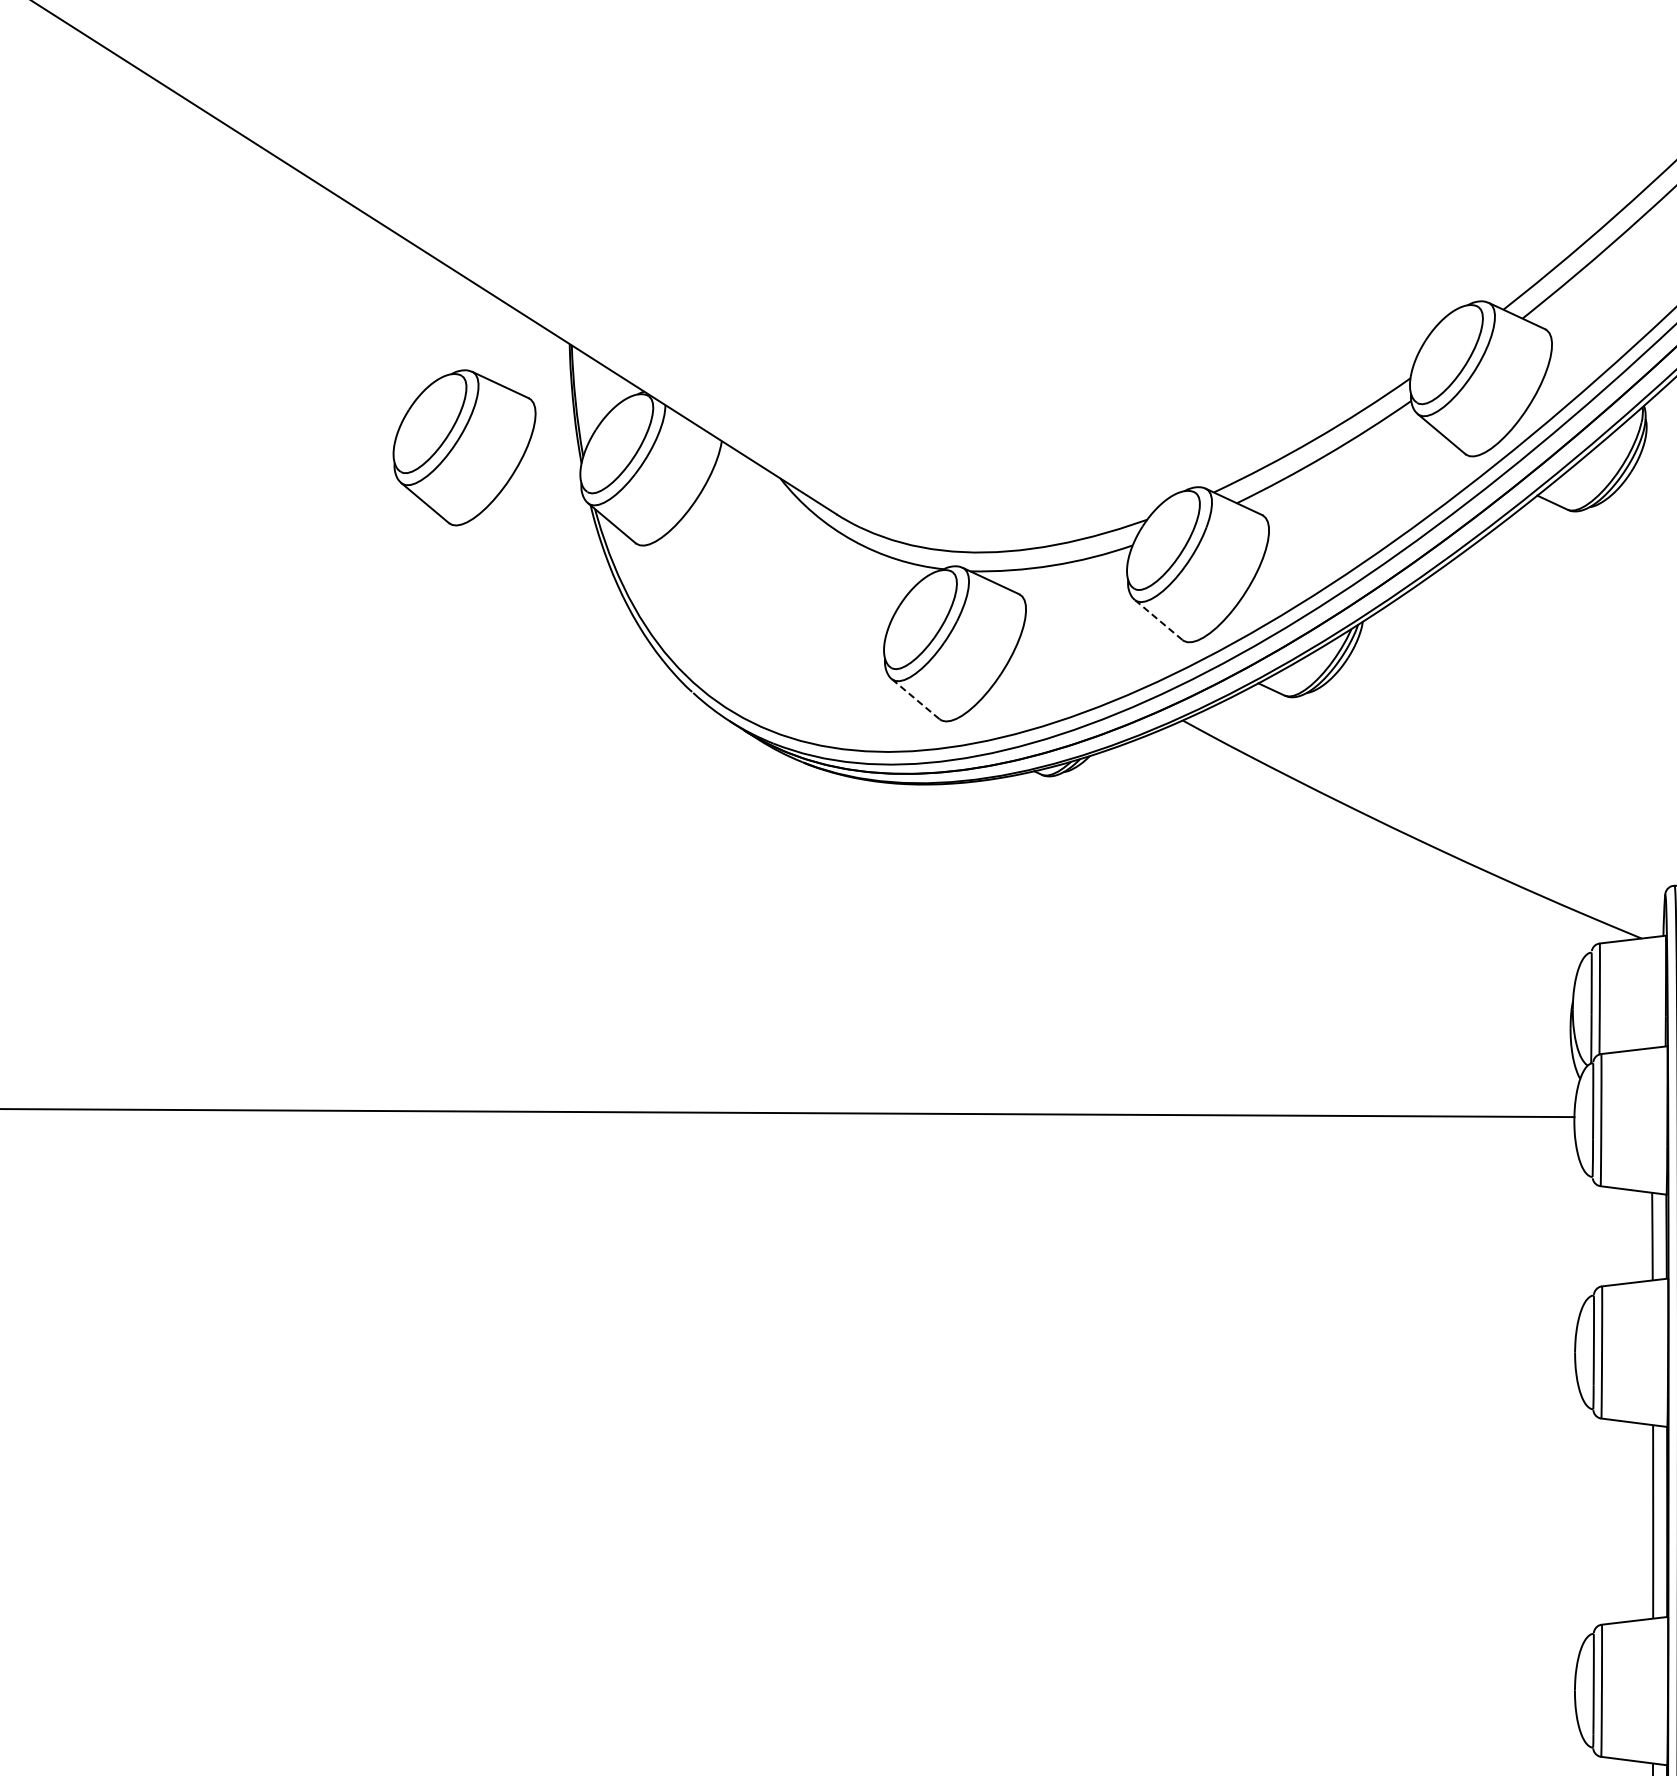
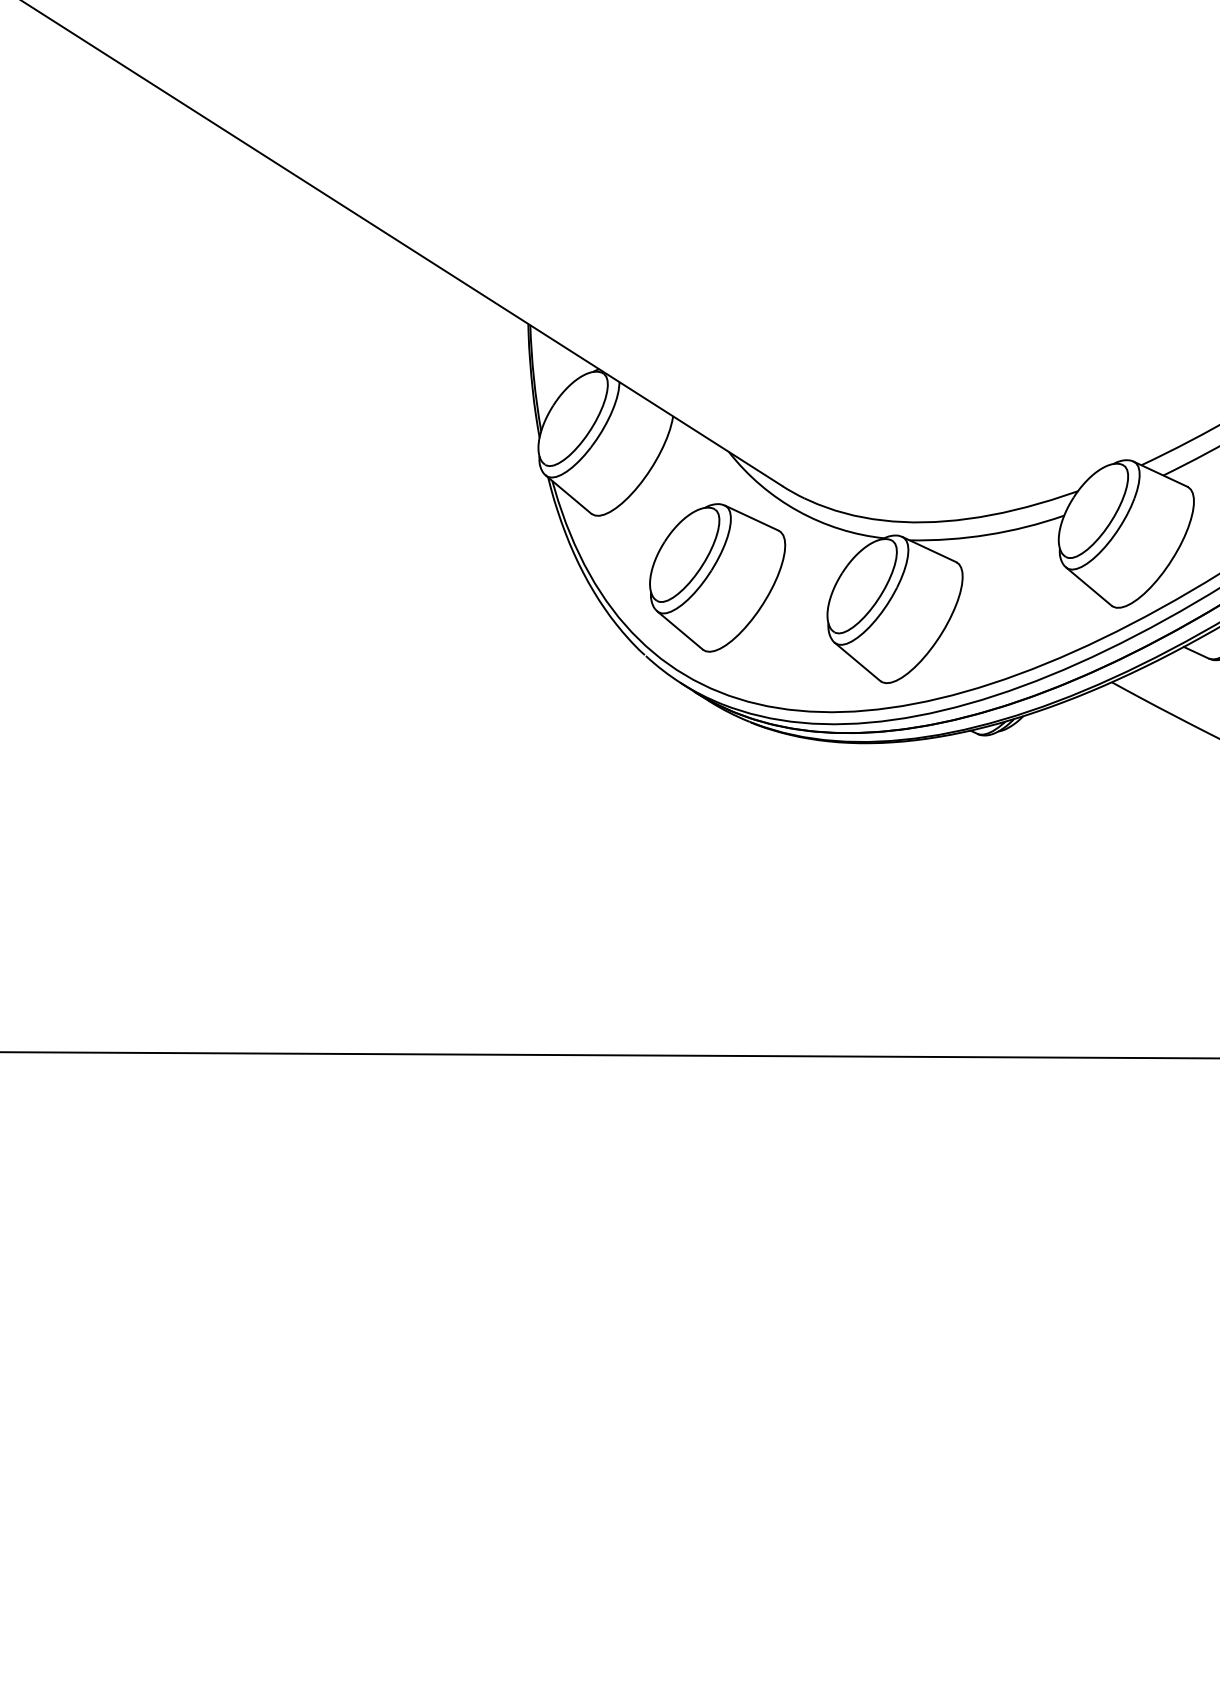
part: (464, 447) -> (717, 577), moved
line: (1159, 620) -> (1089, 587), dashed -> solid
line: (916, 699) -> (858, 662), dashed -> solid

